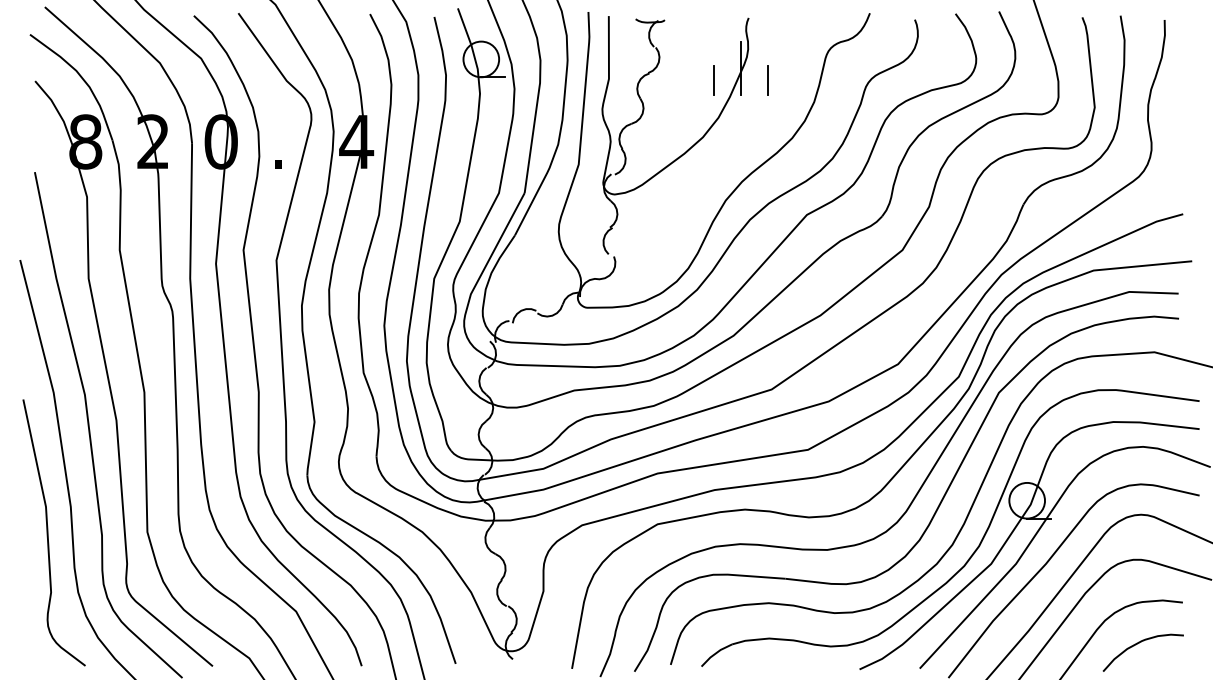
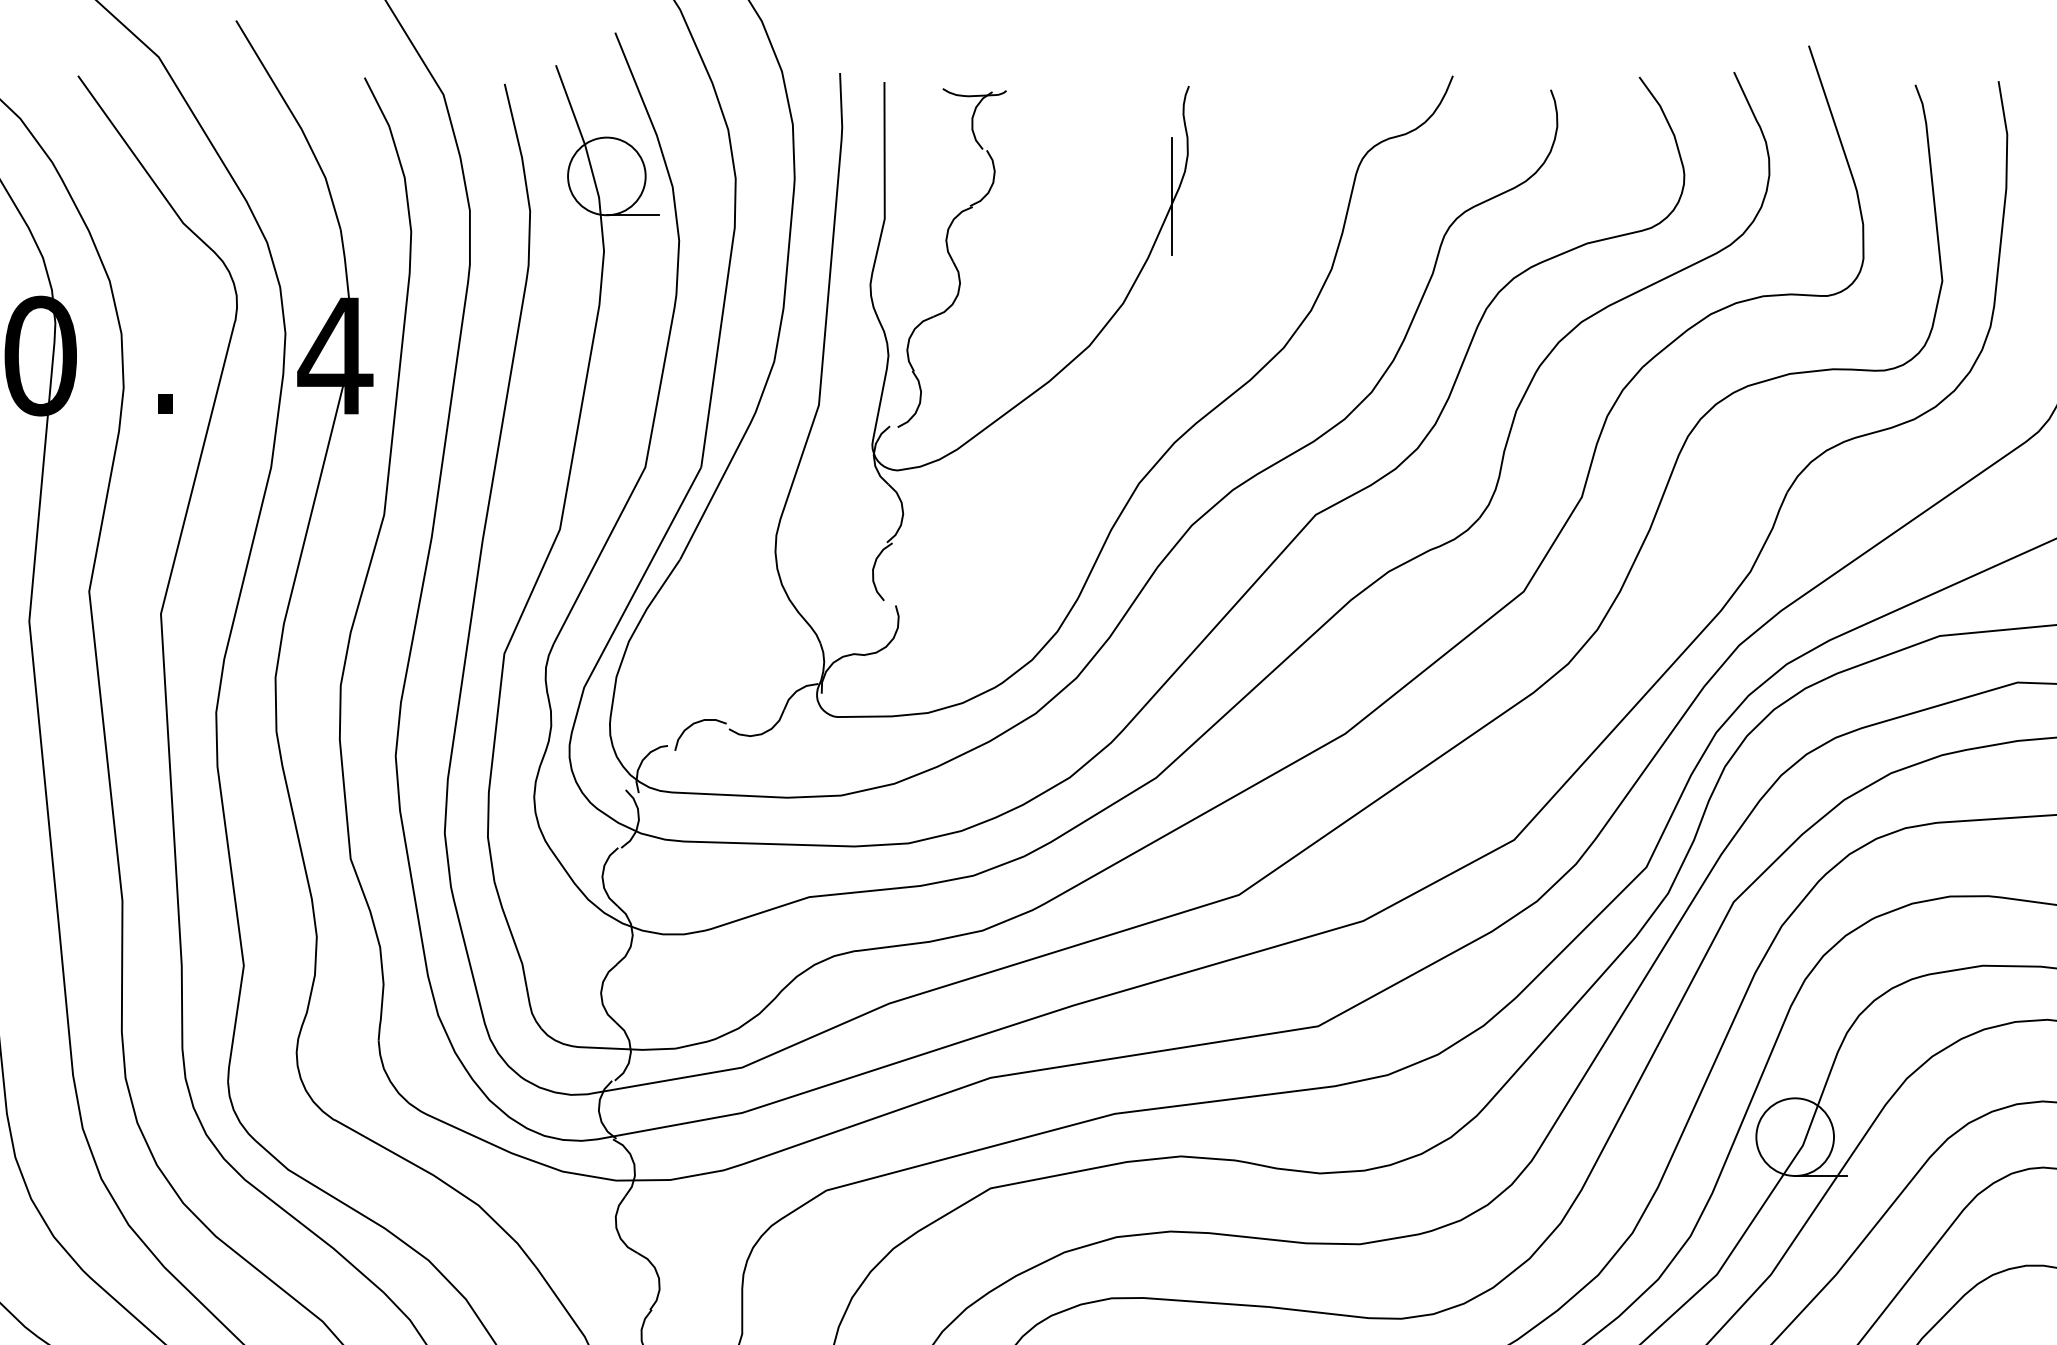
line: (714, 80) -> (1114, 222), removed
line: (767, 80) -> (1229, 222), removed

